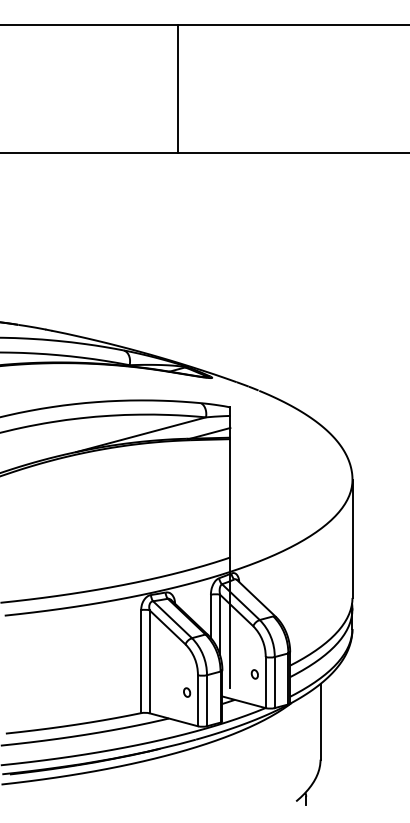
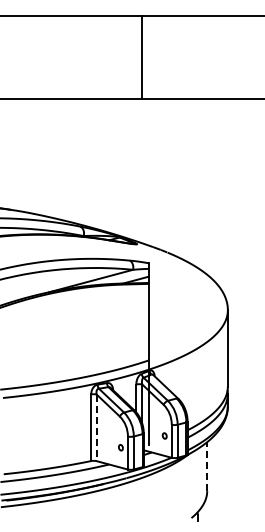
line: (178, 87) -> (142, 56), moved
line: (149, 662) -> (96, 428), solid -> dashed
line: (320, 721) -> (207, 466), solid -> dashed

